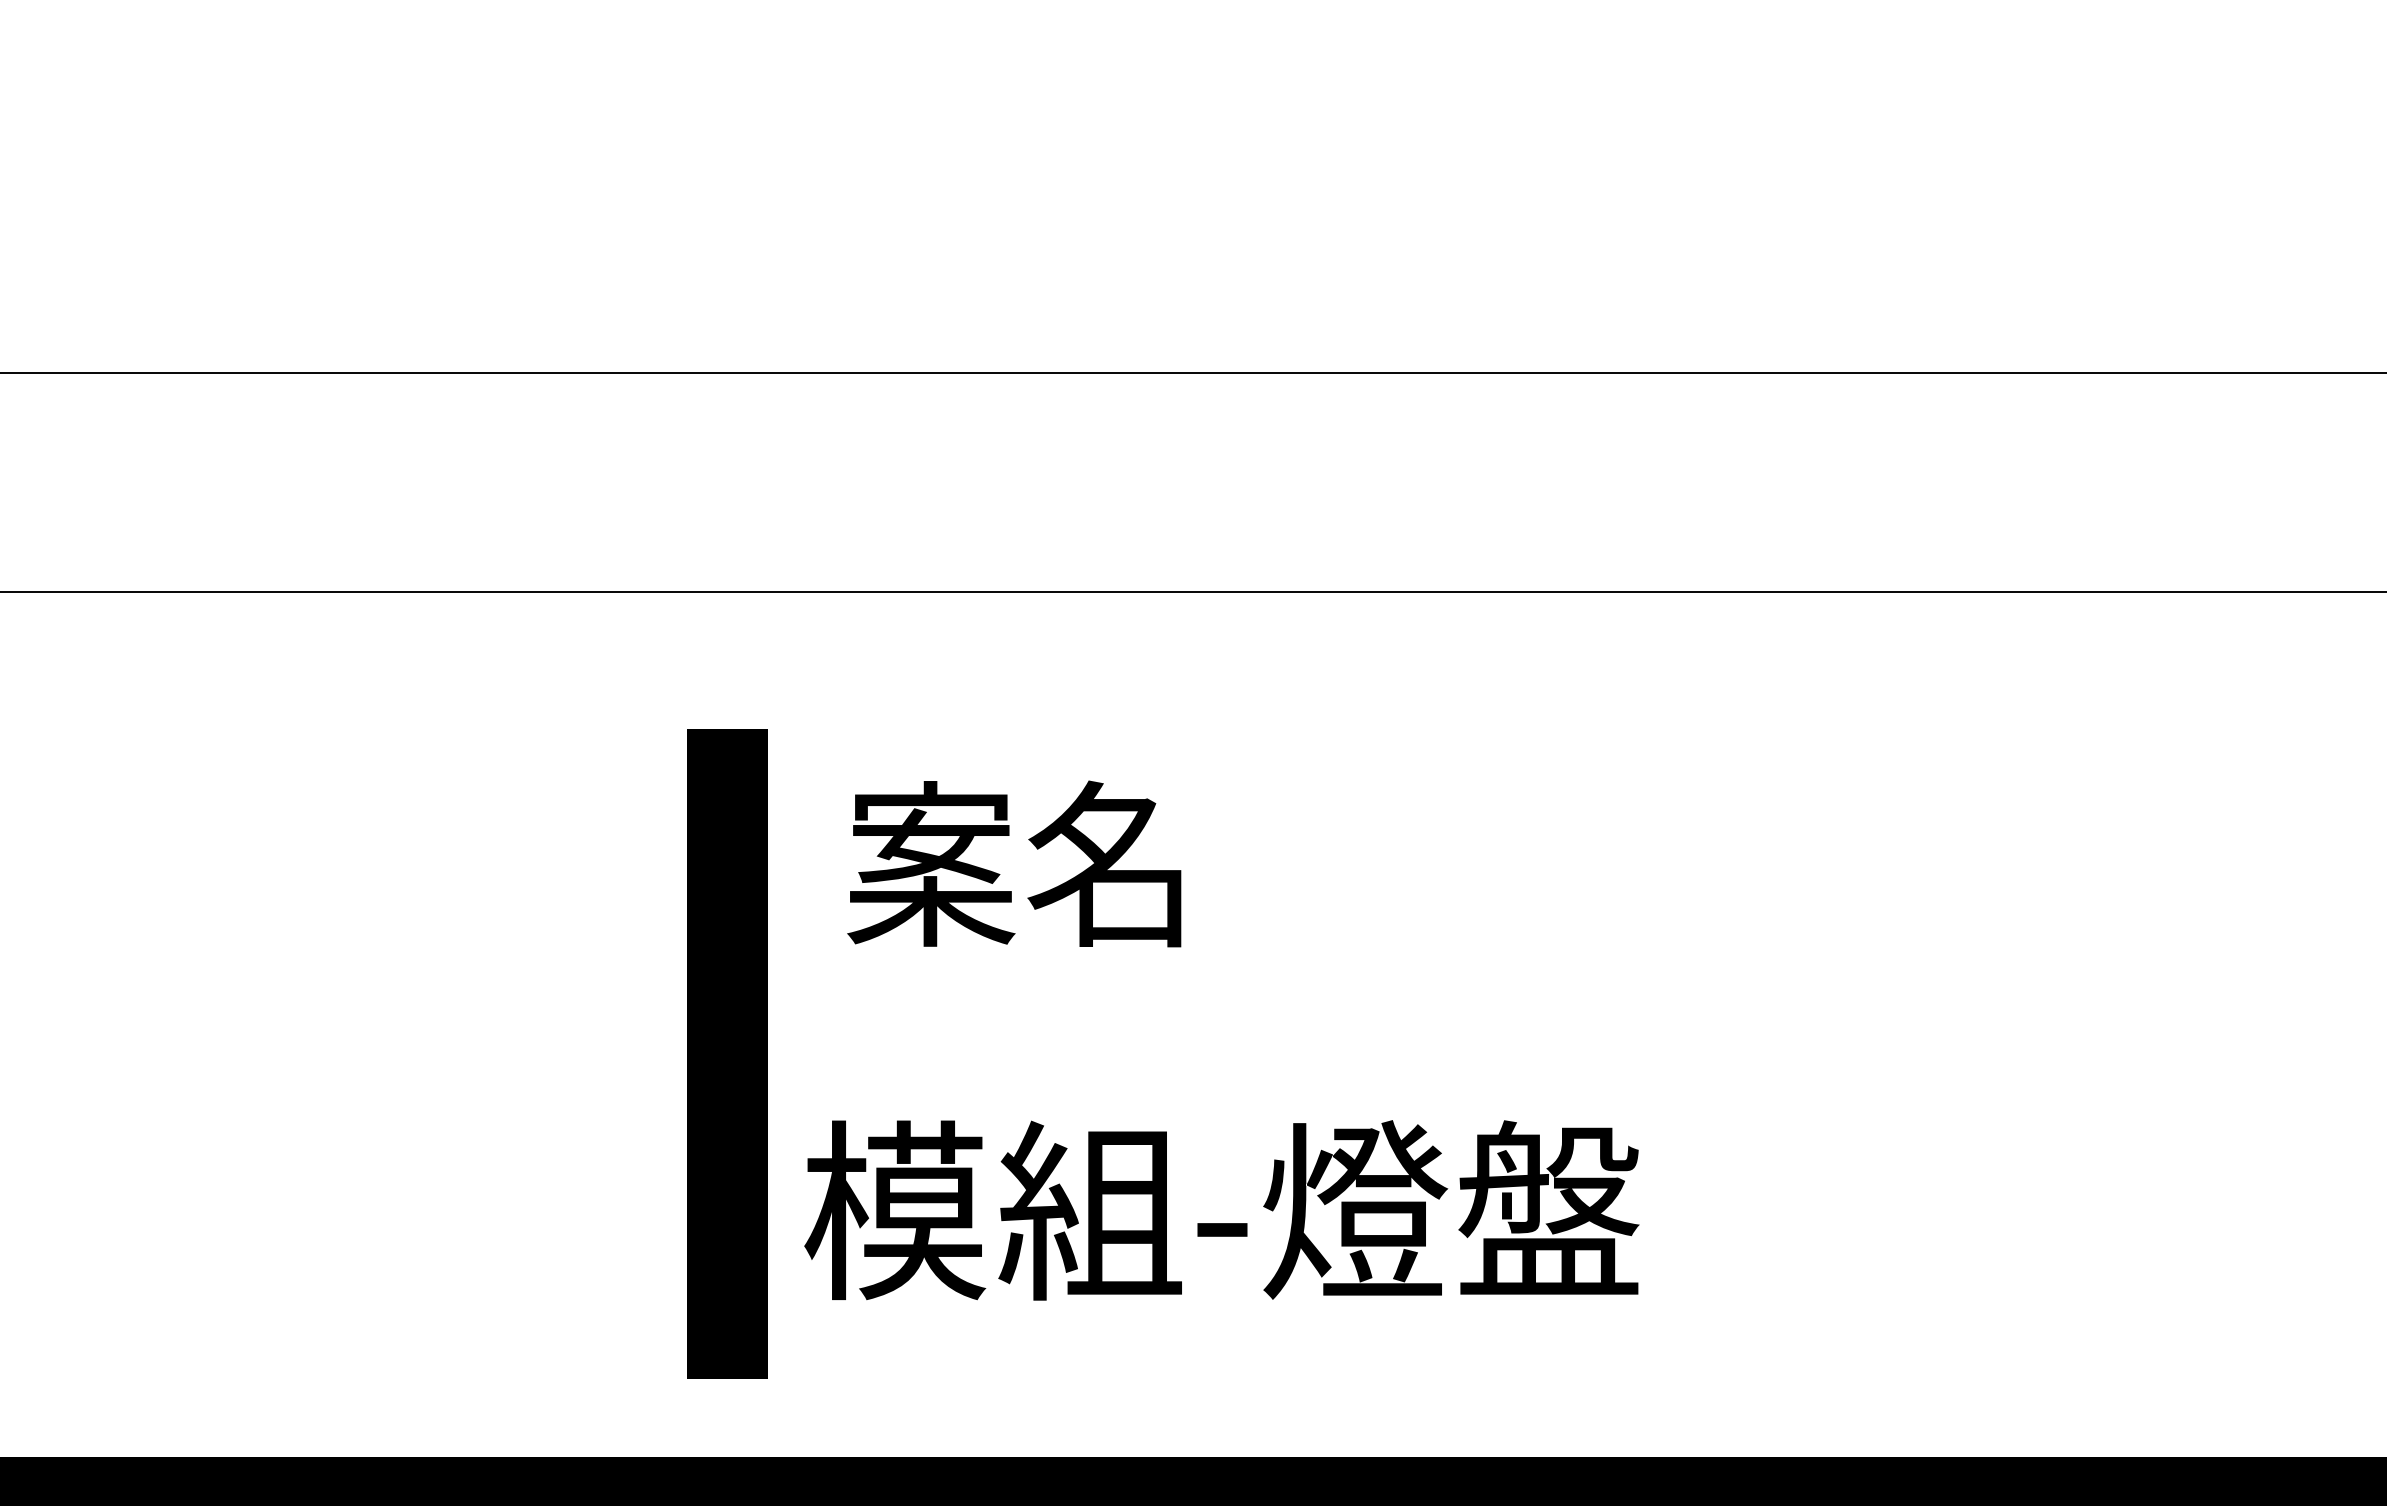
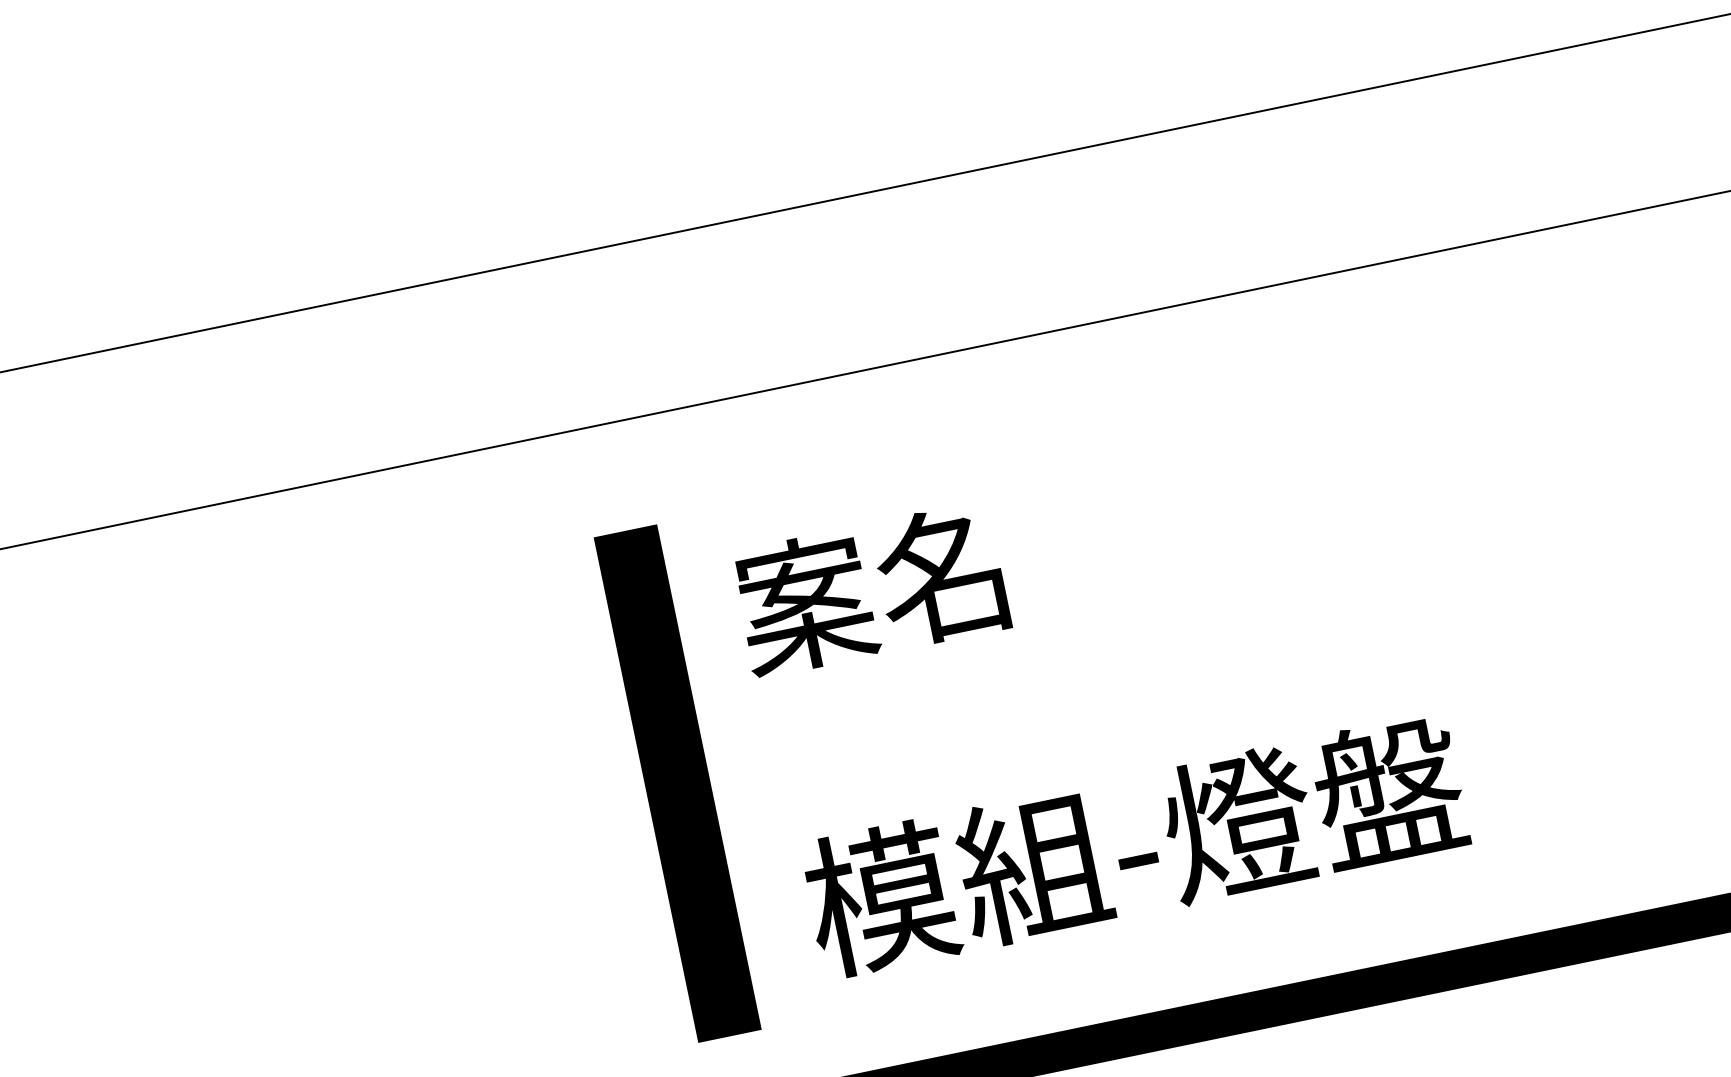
text: (1221, 1210) -> (1134, 846), moved

